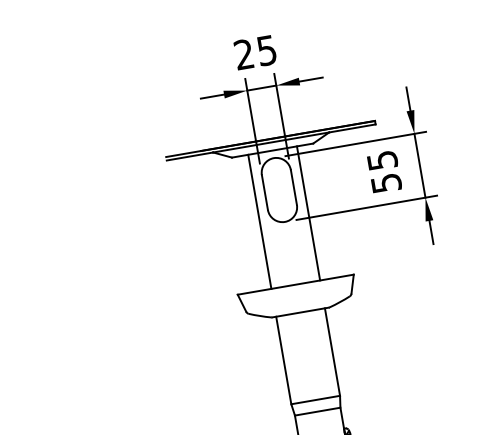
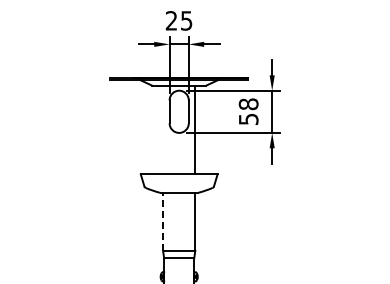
text: (382, 160) -> (248, 104), 55 -> 58
line: (260, 220) -> (163, 129), removed
line: (284, 359) -> (163, 221), solid -> dashed

